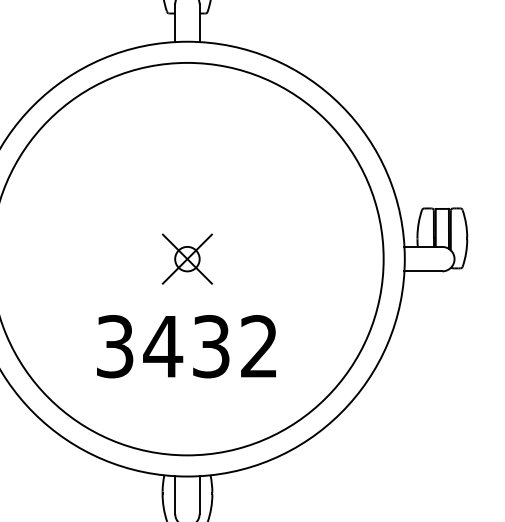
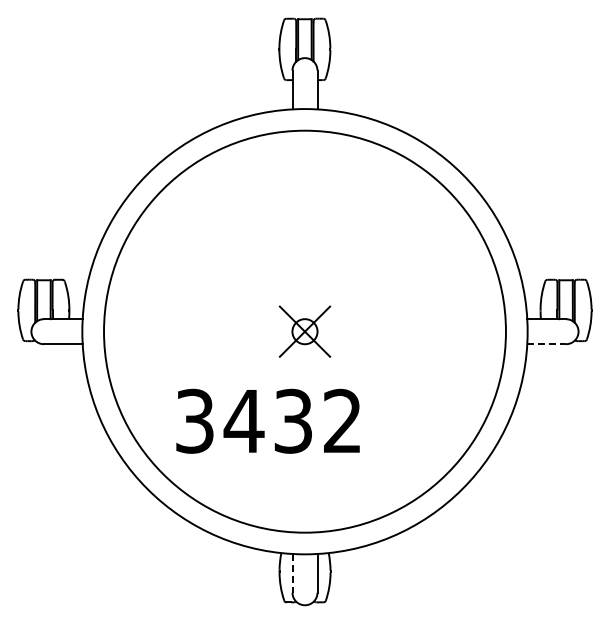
line: (424, 271) -> (547, 344), solid -> dashed
text: (185, 345) -> (267, 420), moved
line: (175, 495) -> (292, 573), solid -> dashed

